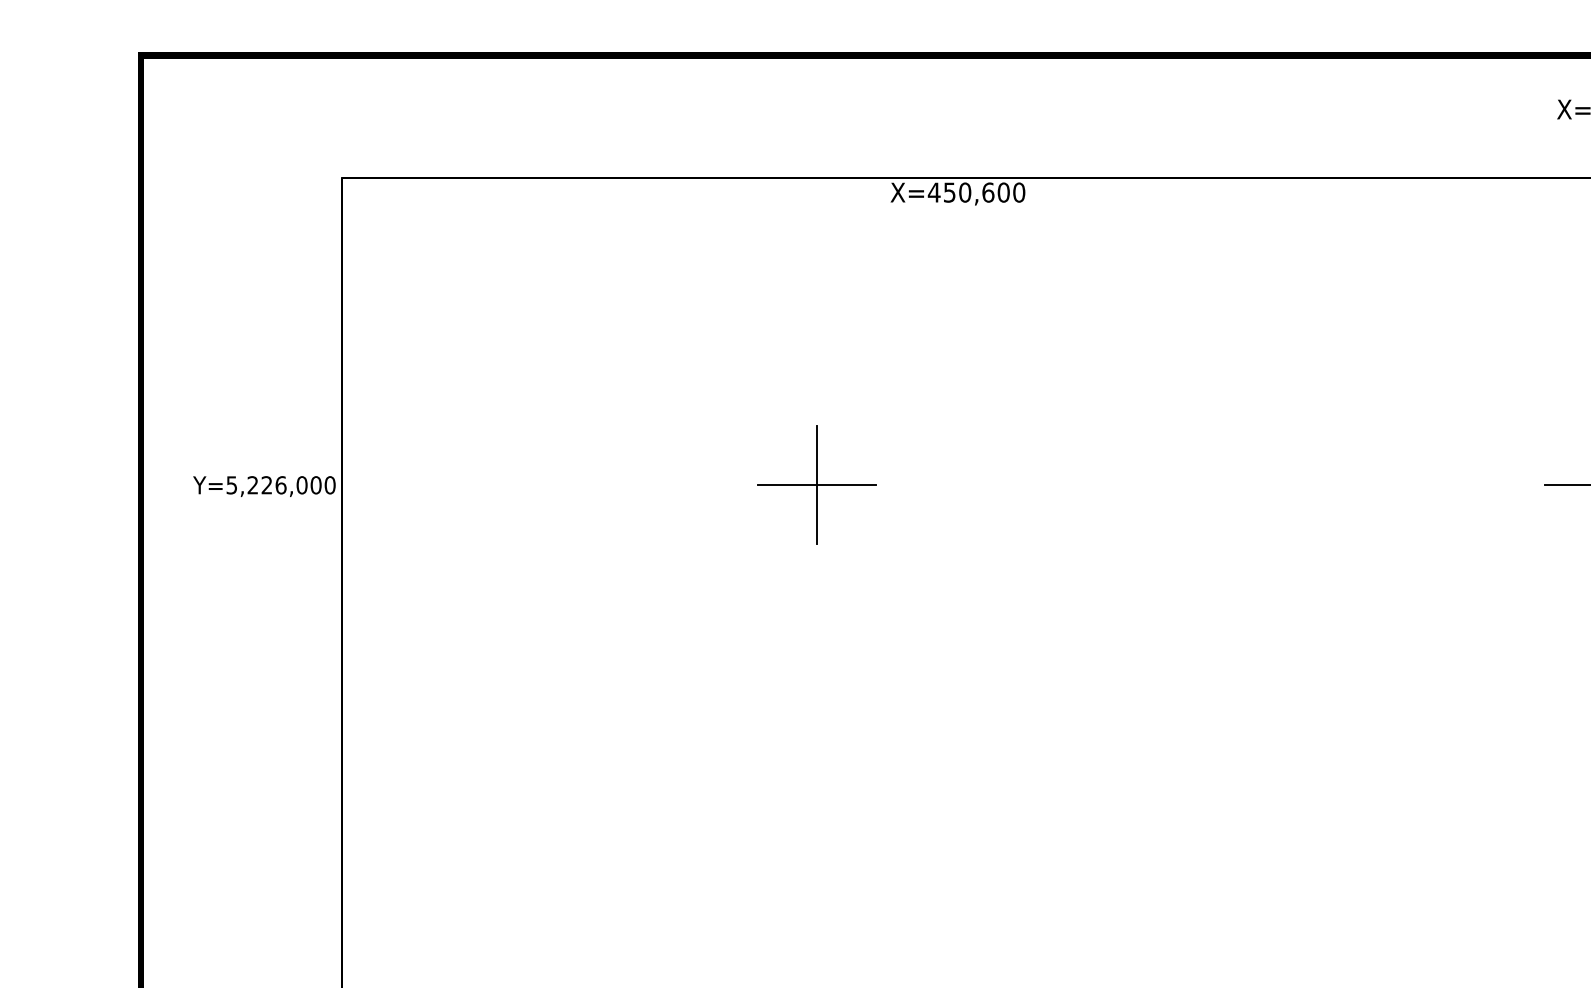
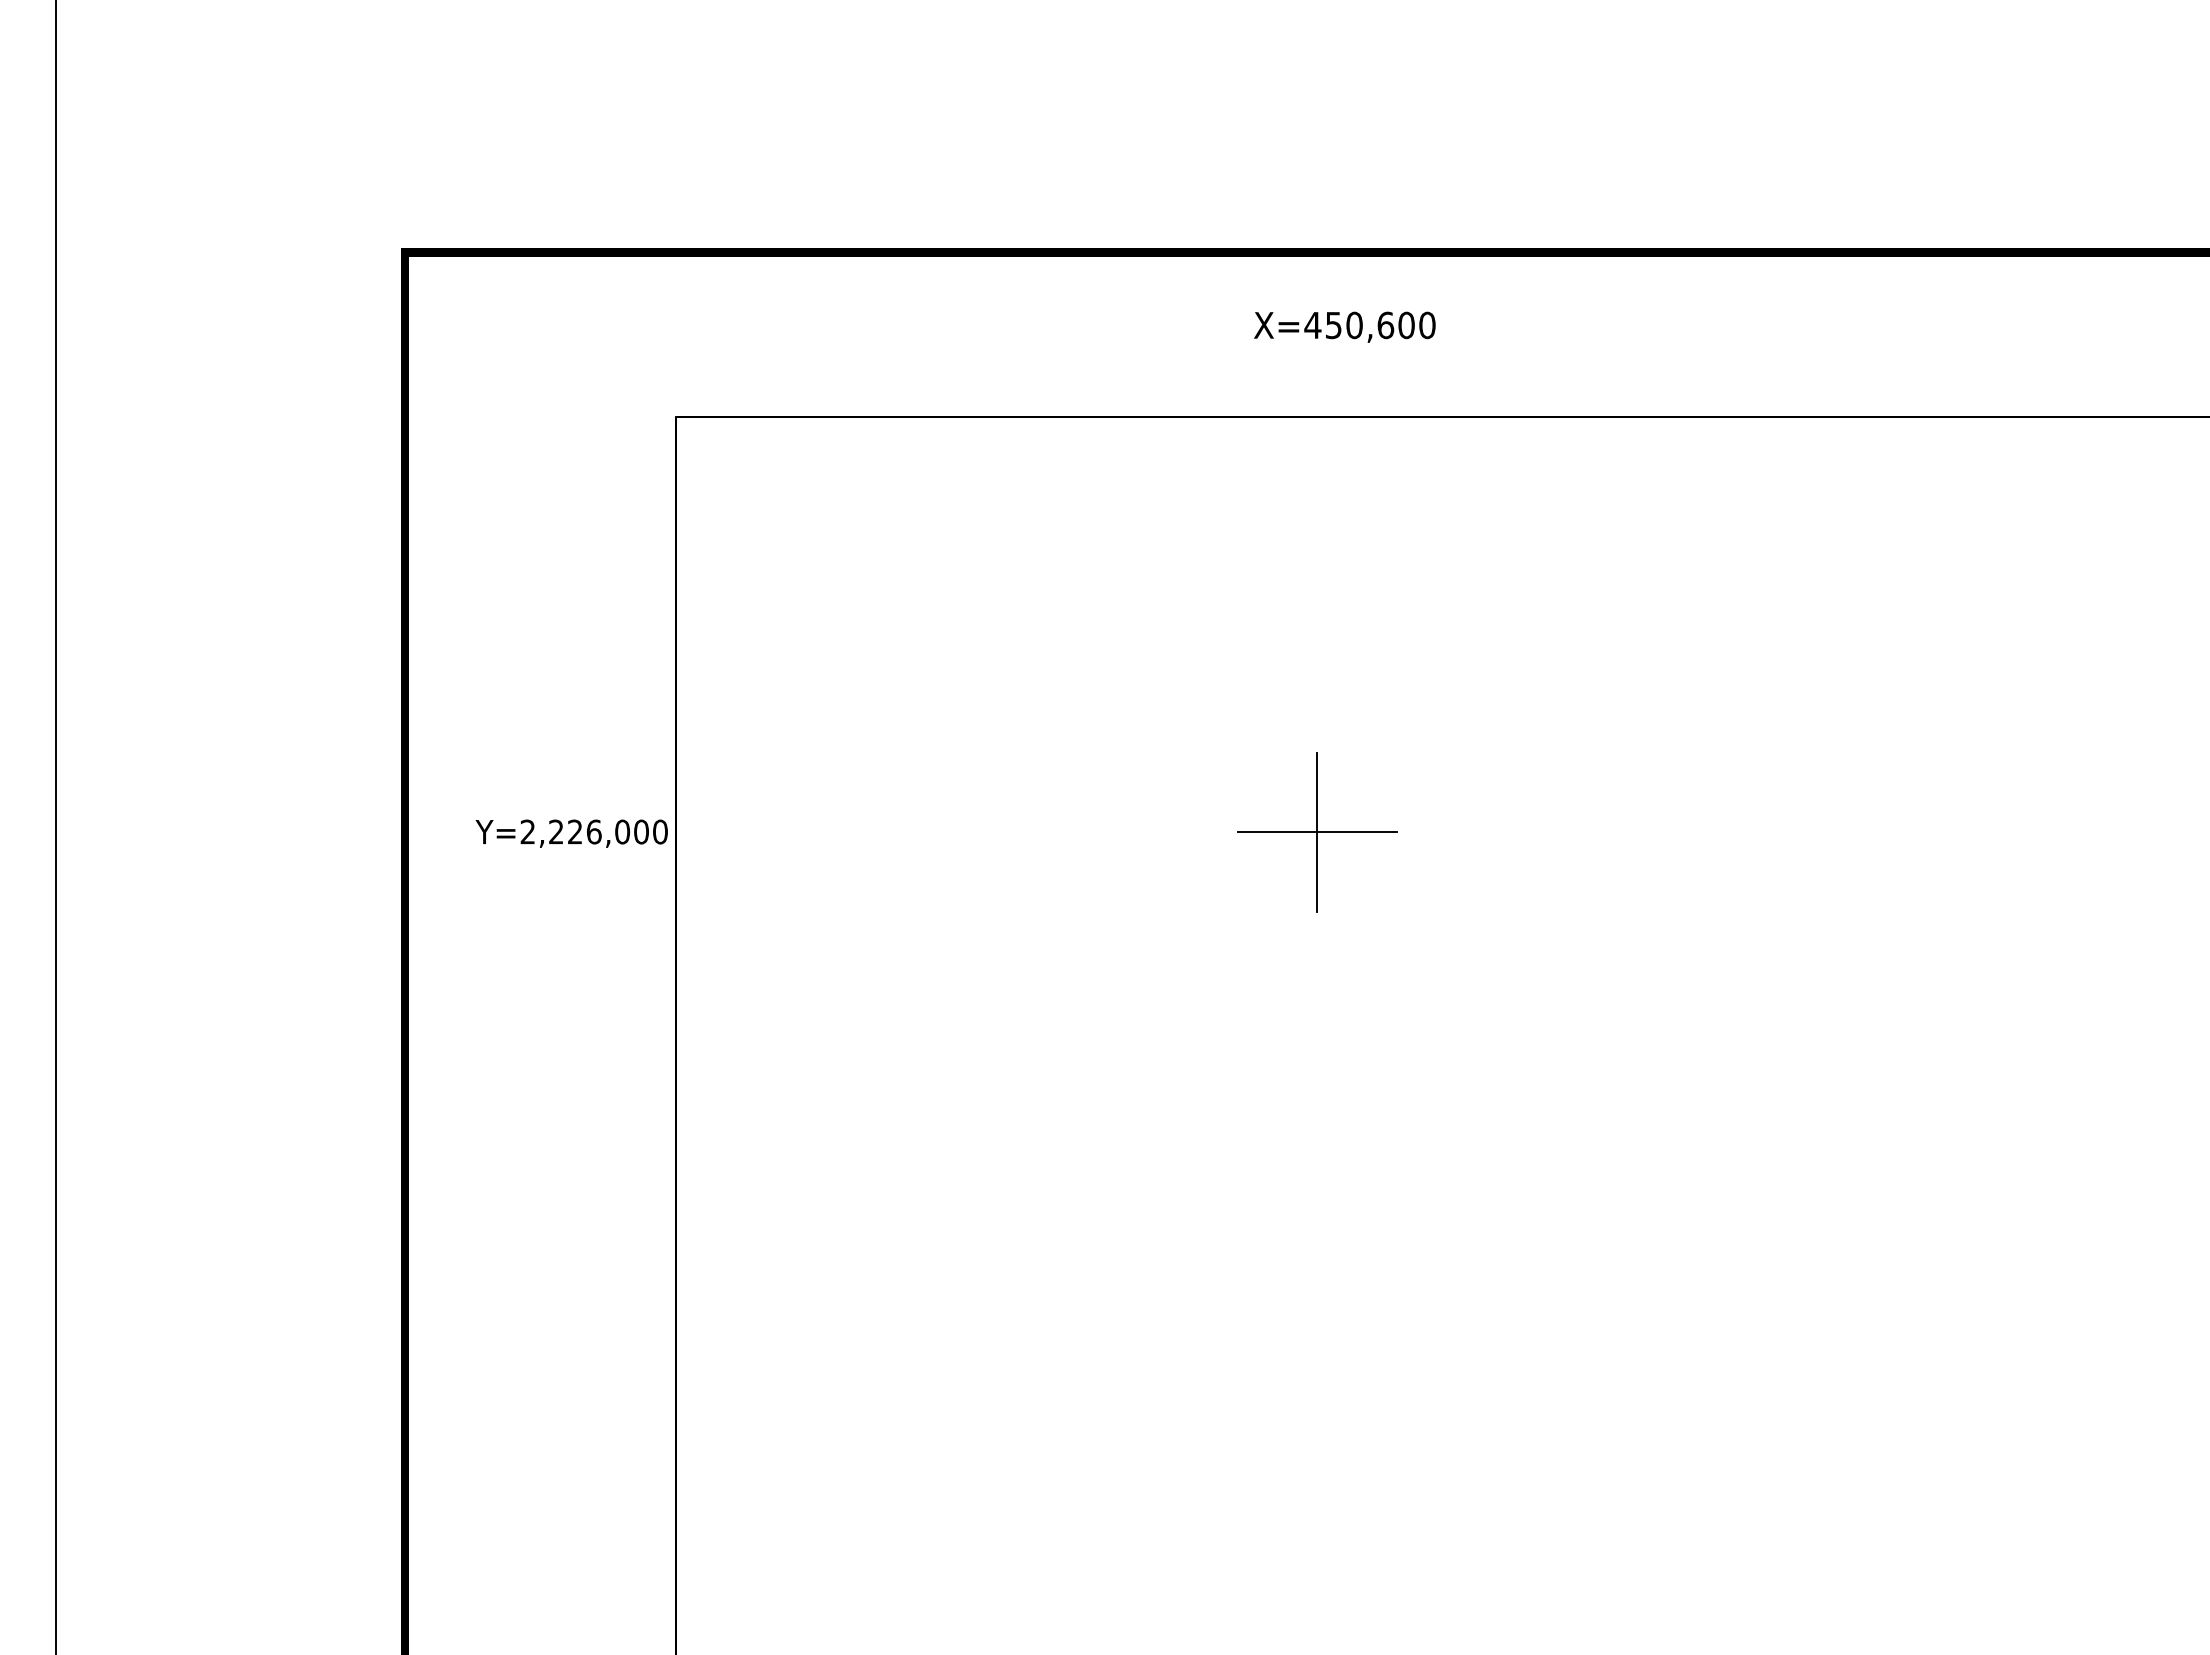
text: (957, 193) -> (1344, 326), moved
text: (231, 484) -> (527, 831), Y=5,226,000 -> Y=2,226,000

